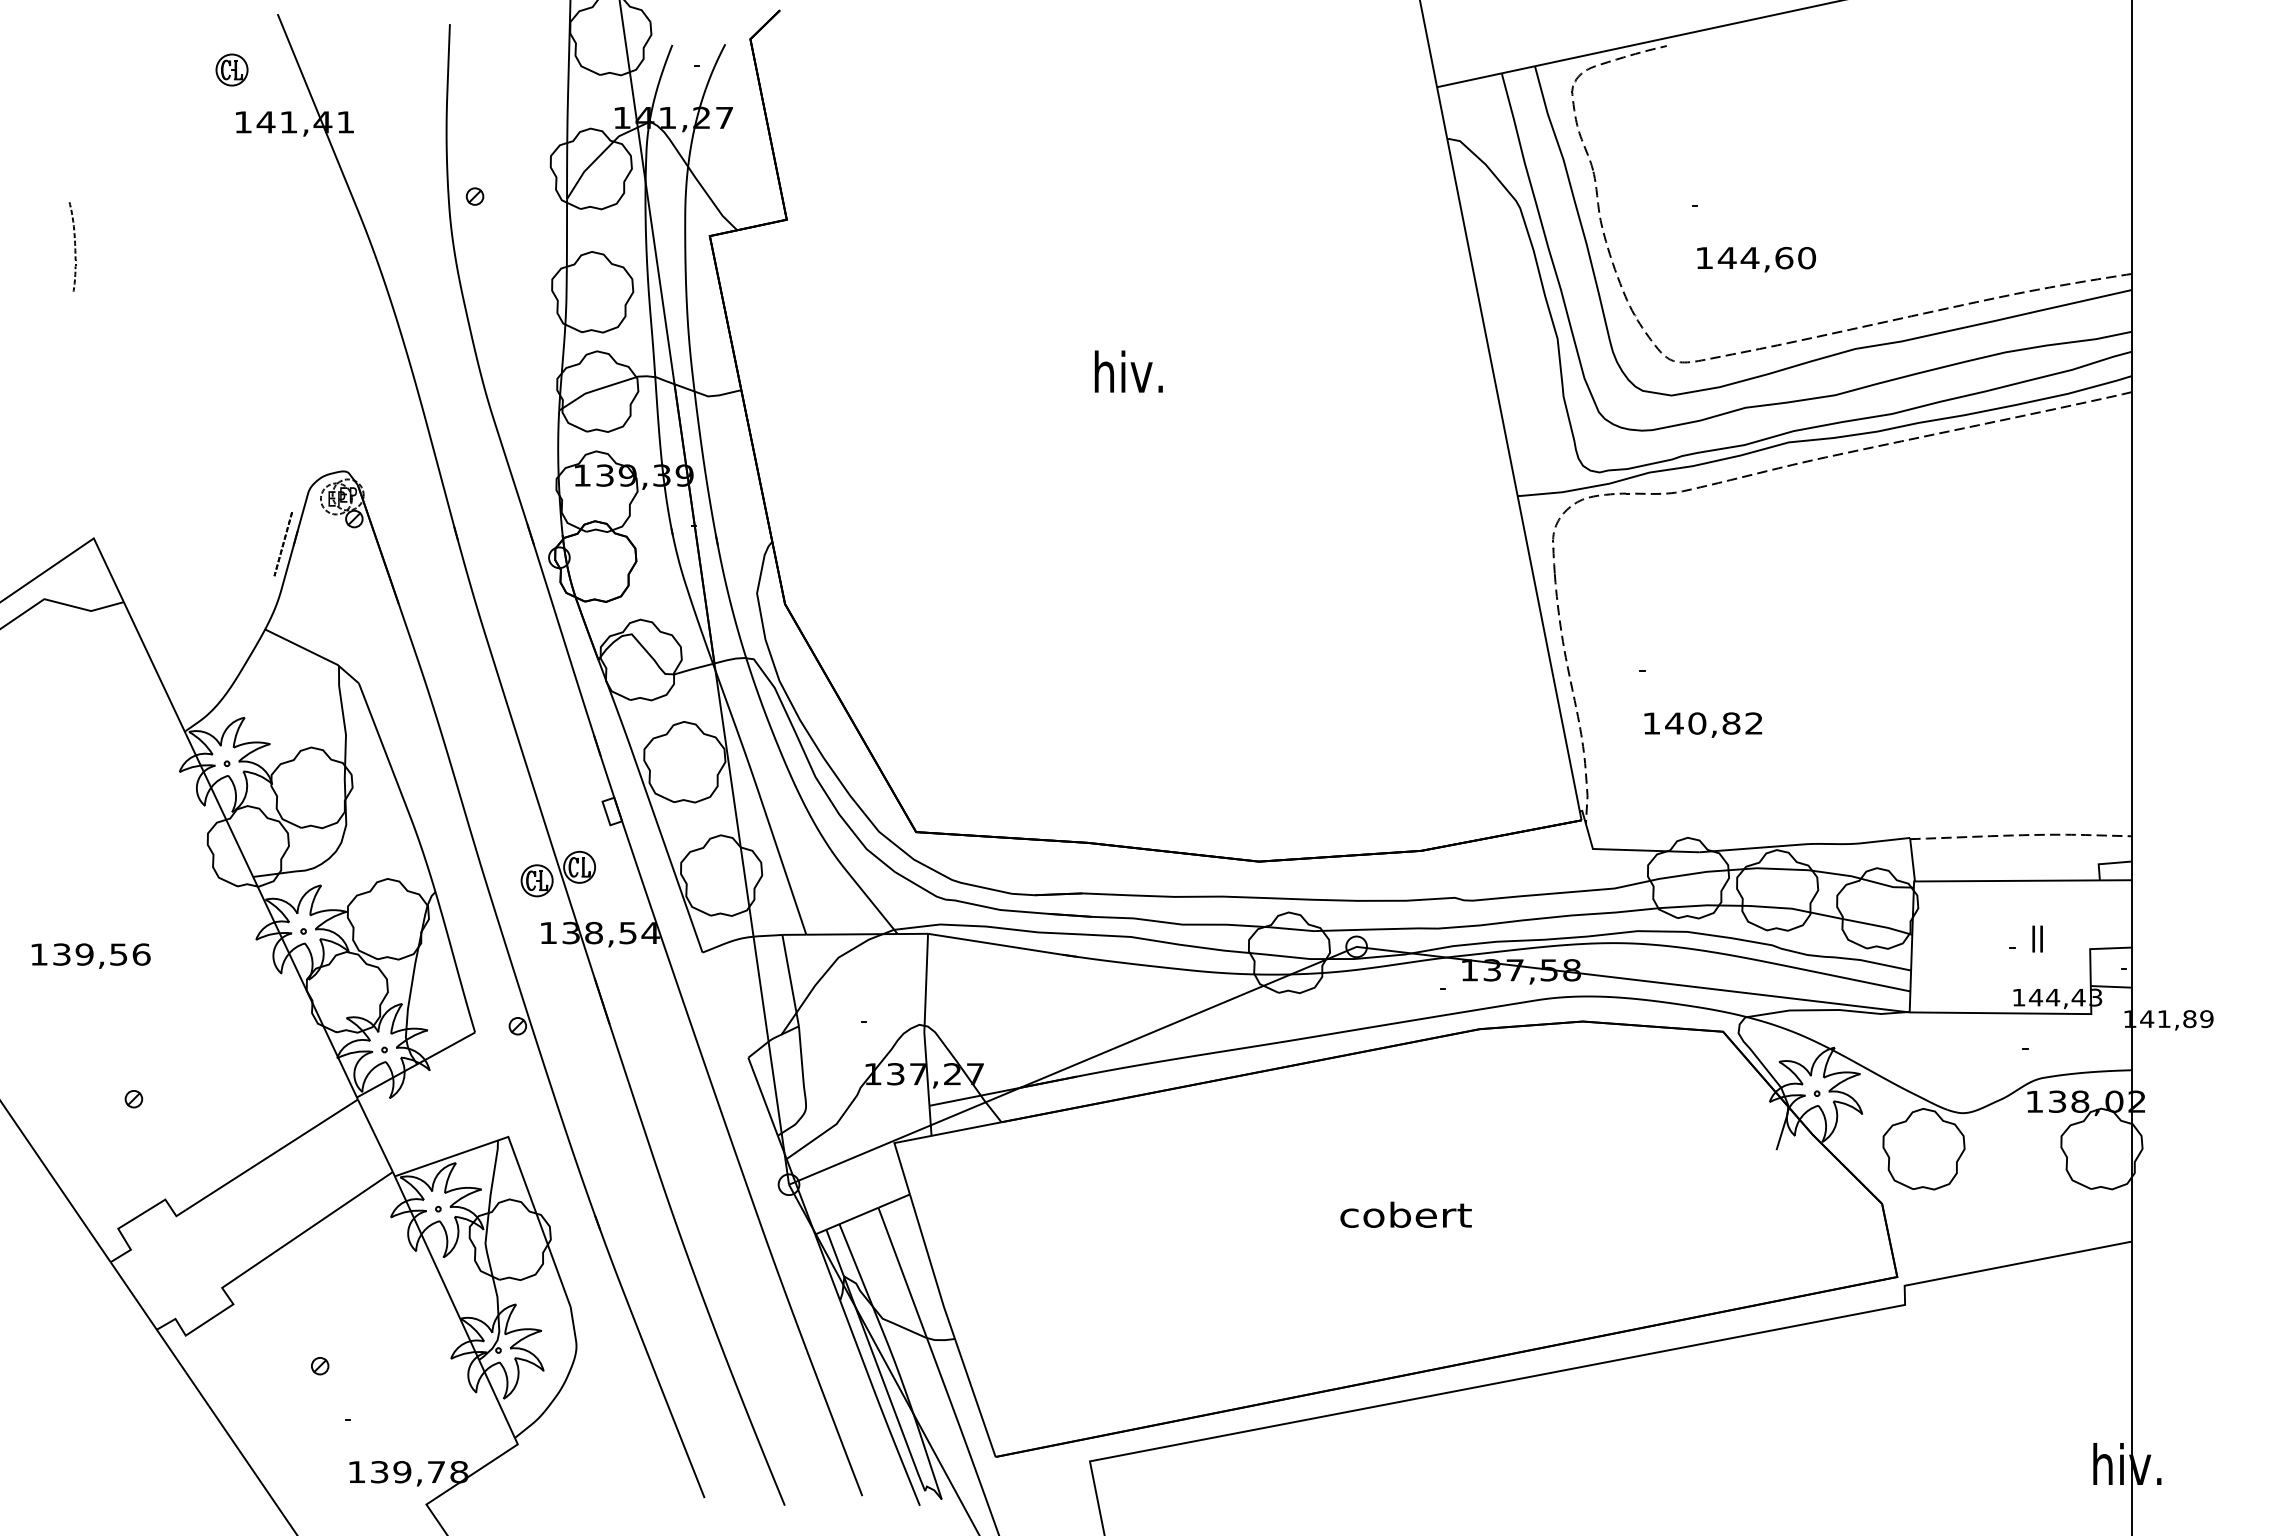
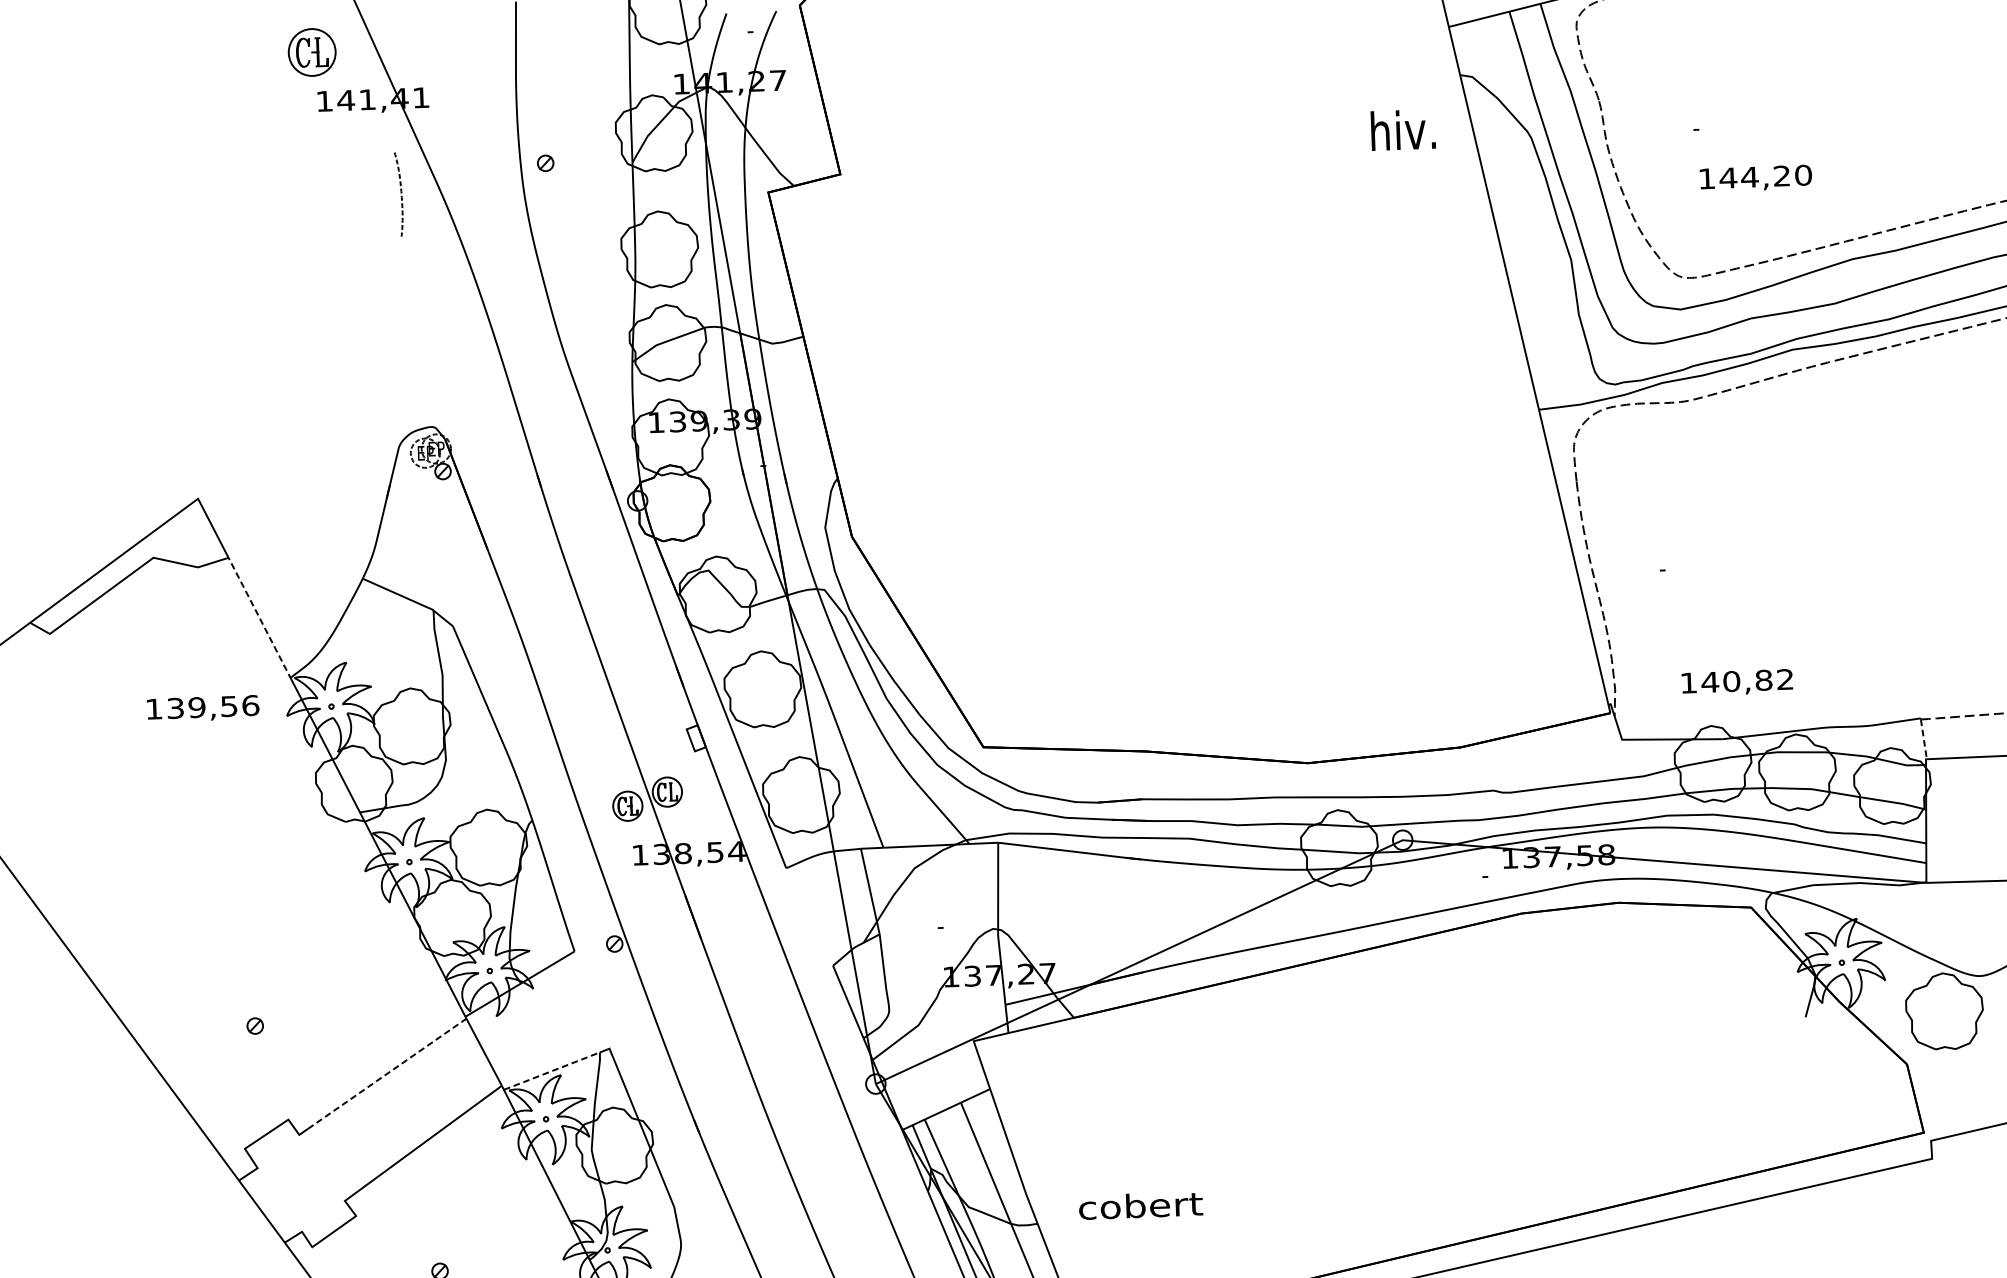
part: (231, 69) -> (311, 51), size x1.6
curve: (74, 245) -> (400, 193), moved
text: (1784, 257) -> (1782, 175), 144,60 -> 144,20
text: (1128, 371) -> (1402, 129), moved
part: (282, 544) -> (376, 498), removed
line: (154, 668) -> (259, 619), solid -> dashed
text: (1702, 724) -> (1736, 682), moved
line: (1912, 860) -> (1923, 739), solid -> dashed
text: (90, 955) -> (202, 708), moved
line: (272, 1154) -> (387, 1073), solid -> dashed
line: (446, 1158) -> (551, 1071), solid -> dashed
text: (1405, 1214) -> (1140, 1205), moved

